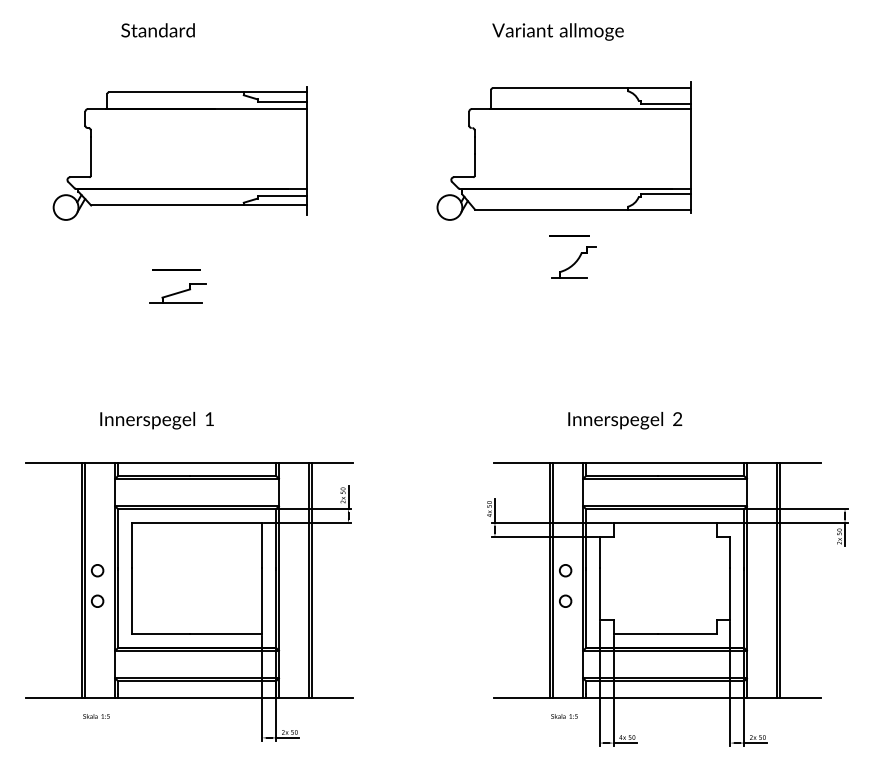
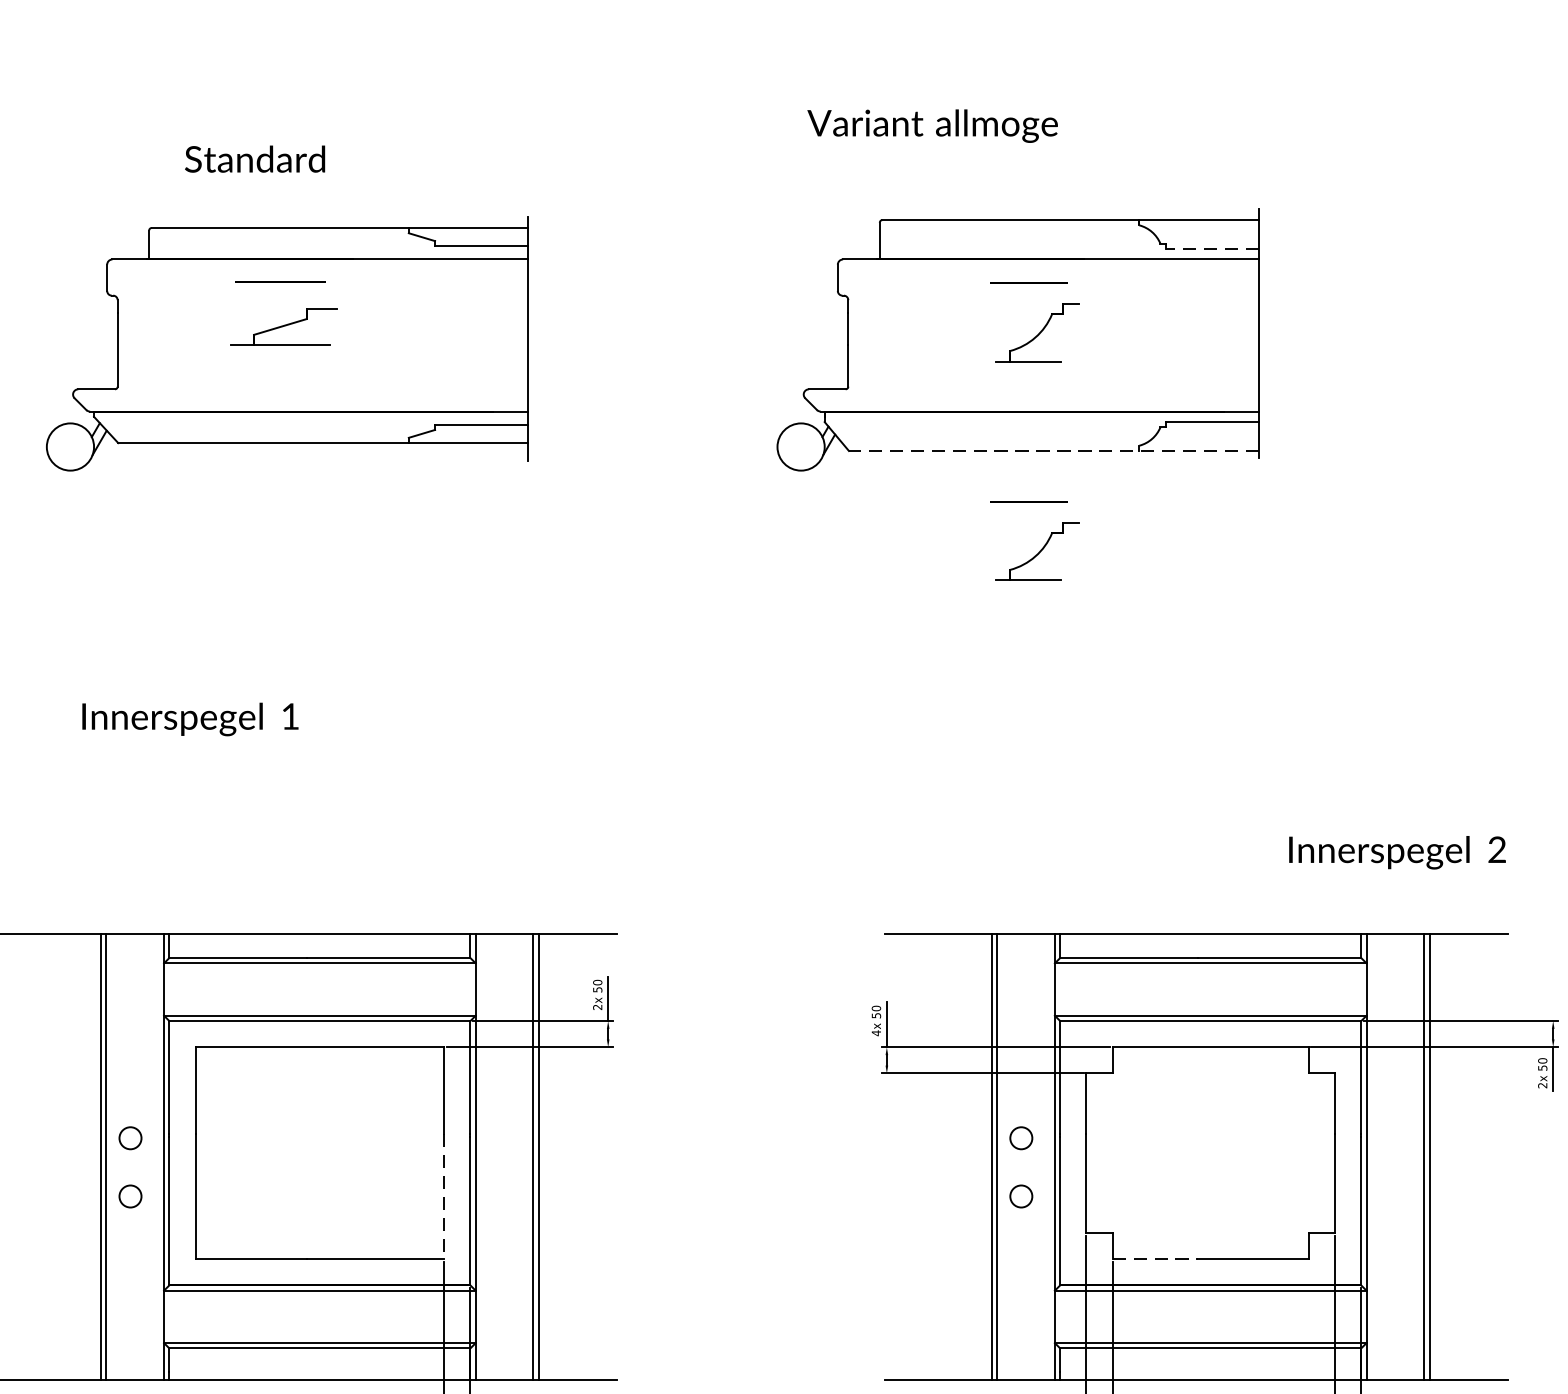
text: (157, 30) -> (254, 159), moved
text: (557, 31) -> (931, 125), moved
line: (665, 103) -> (1211, 248), solid -> dashed
part: (572, 141) -> (1034, 321), added
line: (582, 209) -> (1053, 450), solid -> dashed
part: (177, 286) -> (282, 313), moved
text: (156, 420) -> (189, 719), moved
text: (625, 420) -> (1398, 852), moved
line: (262, 601) -> (444, 1196), solid -> dashed
line: (636, 634) -> (1156, 1259), solid -> dashed

